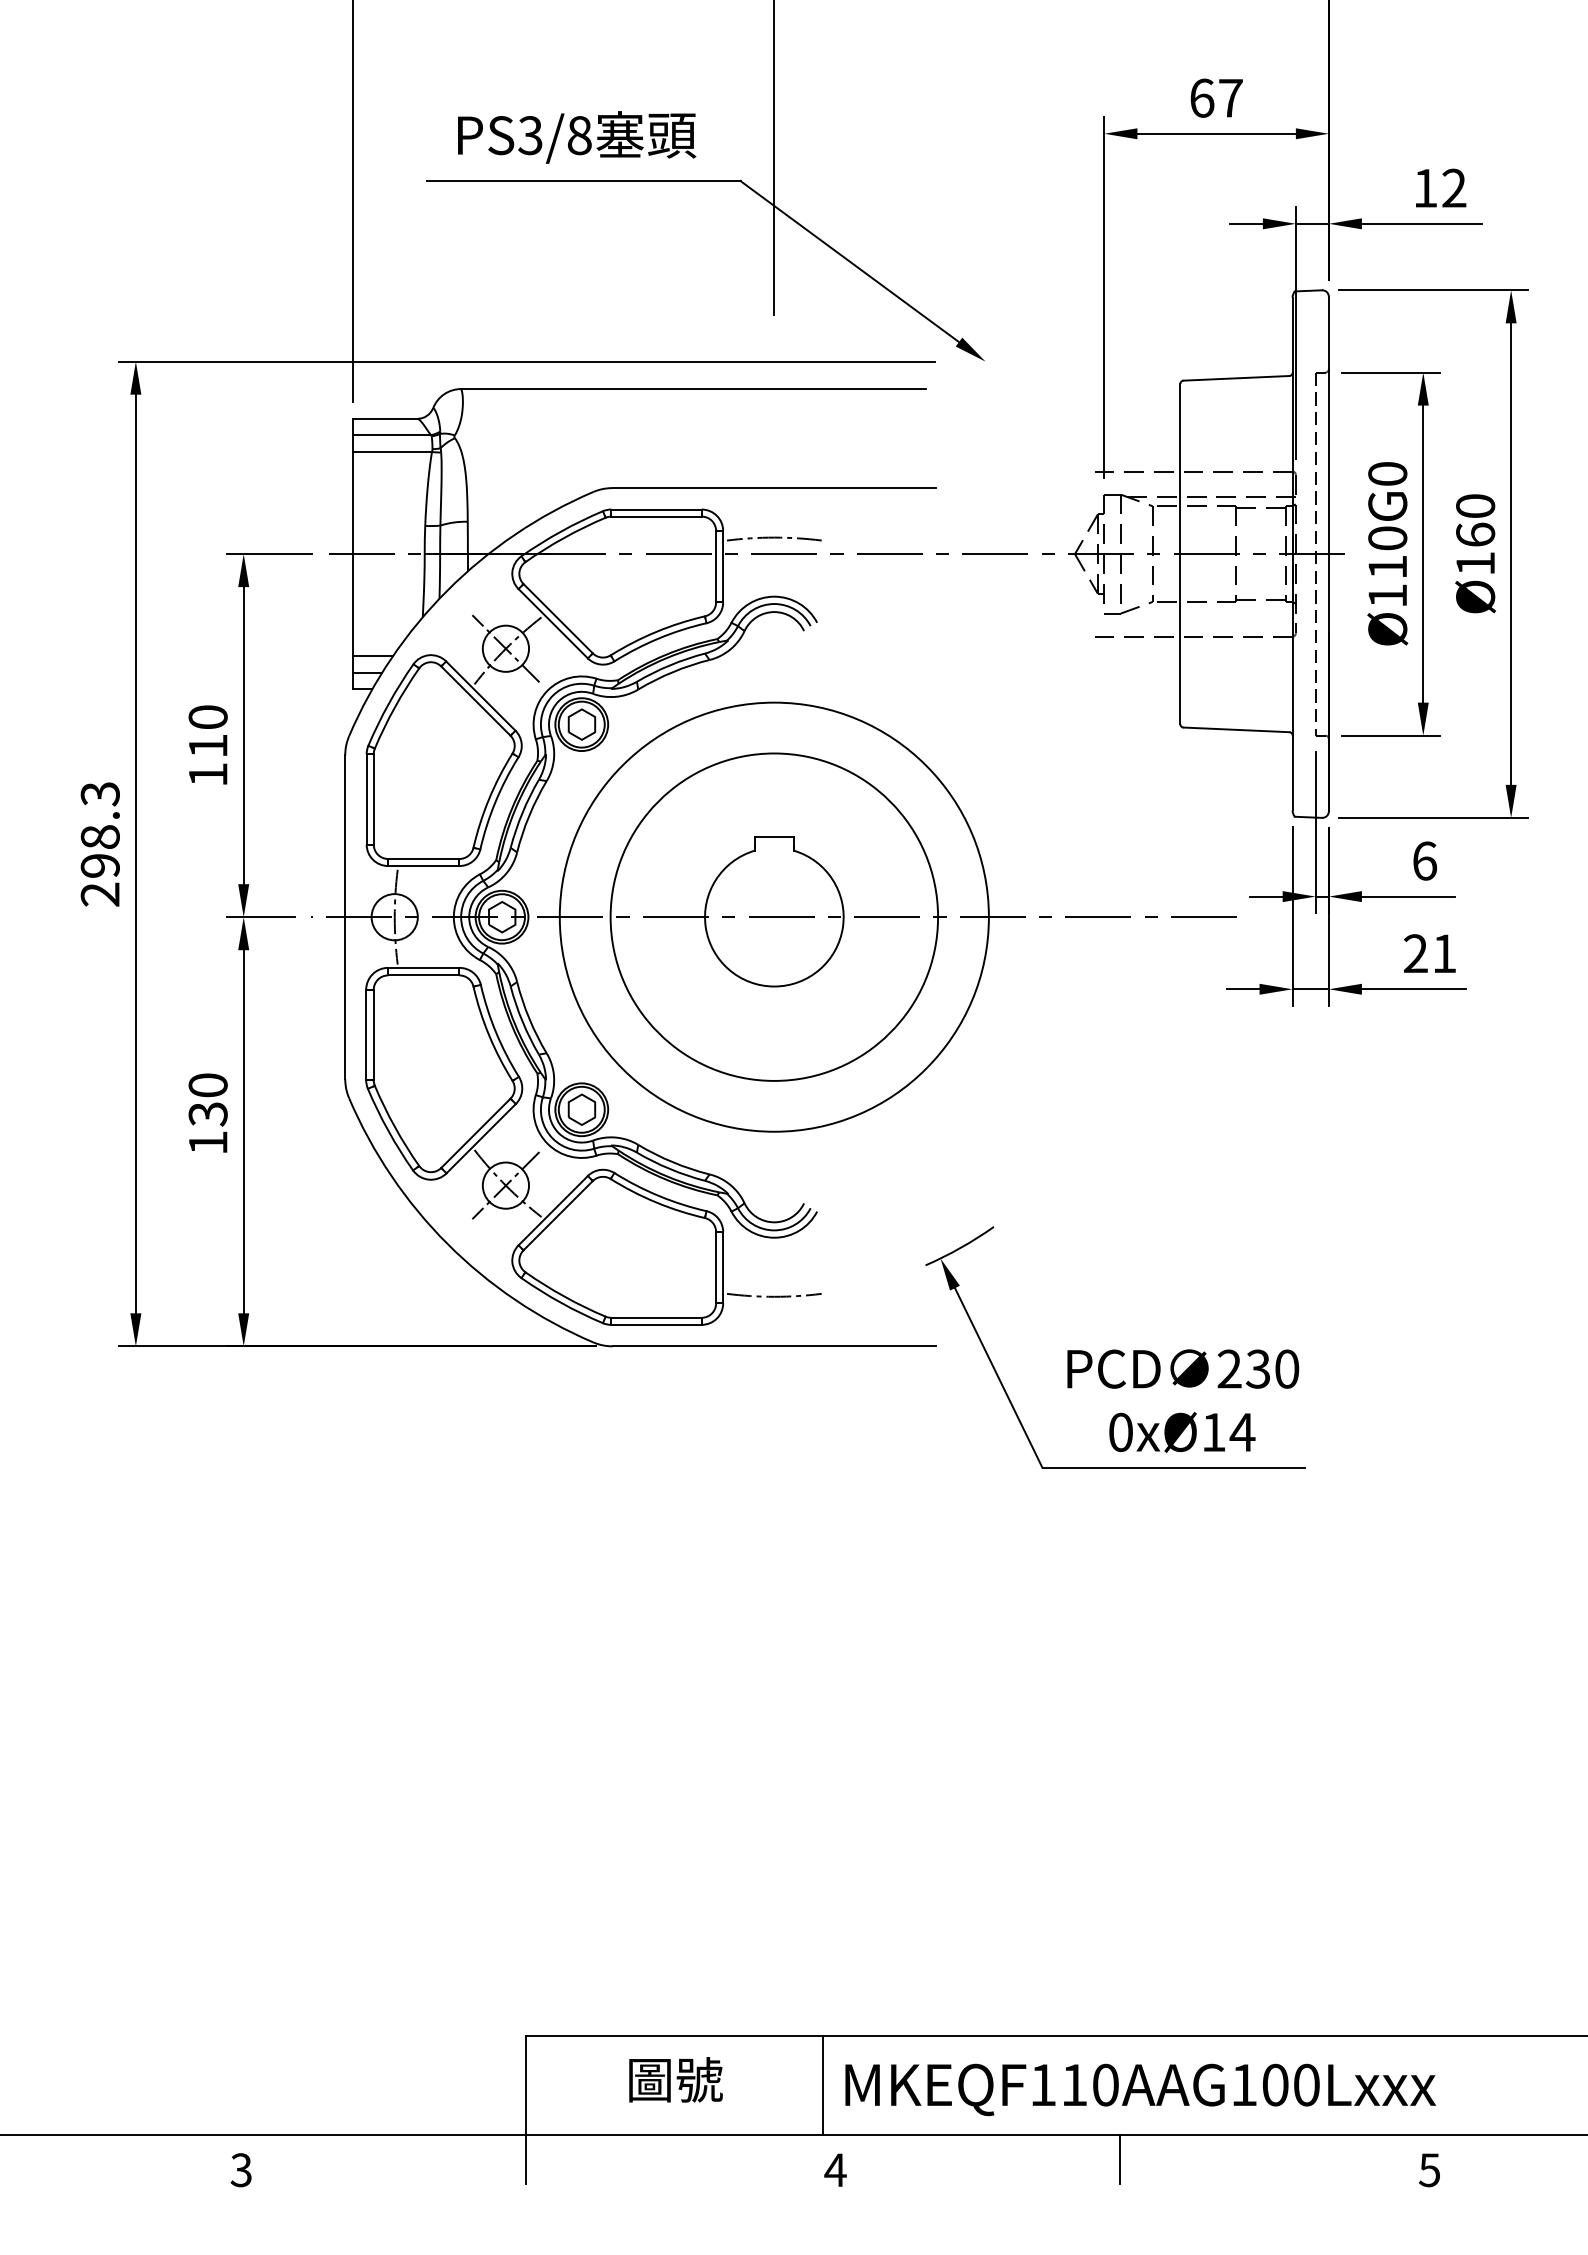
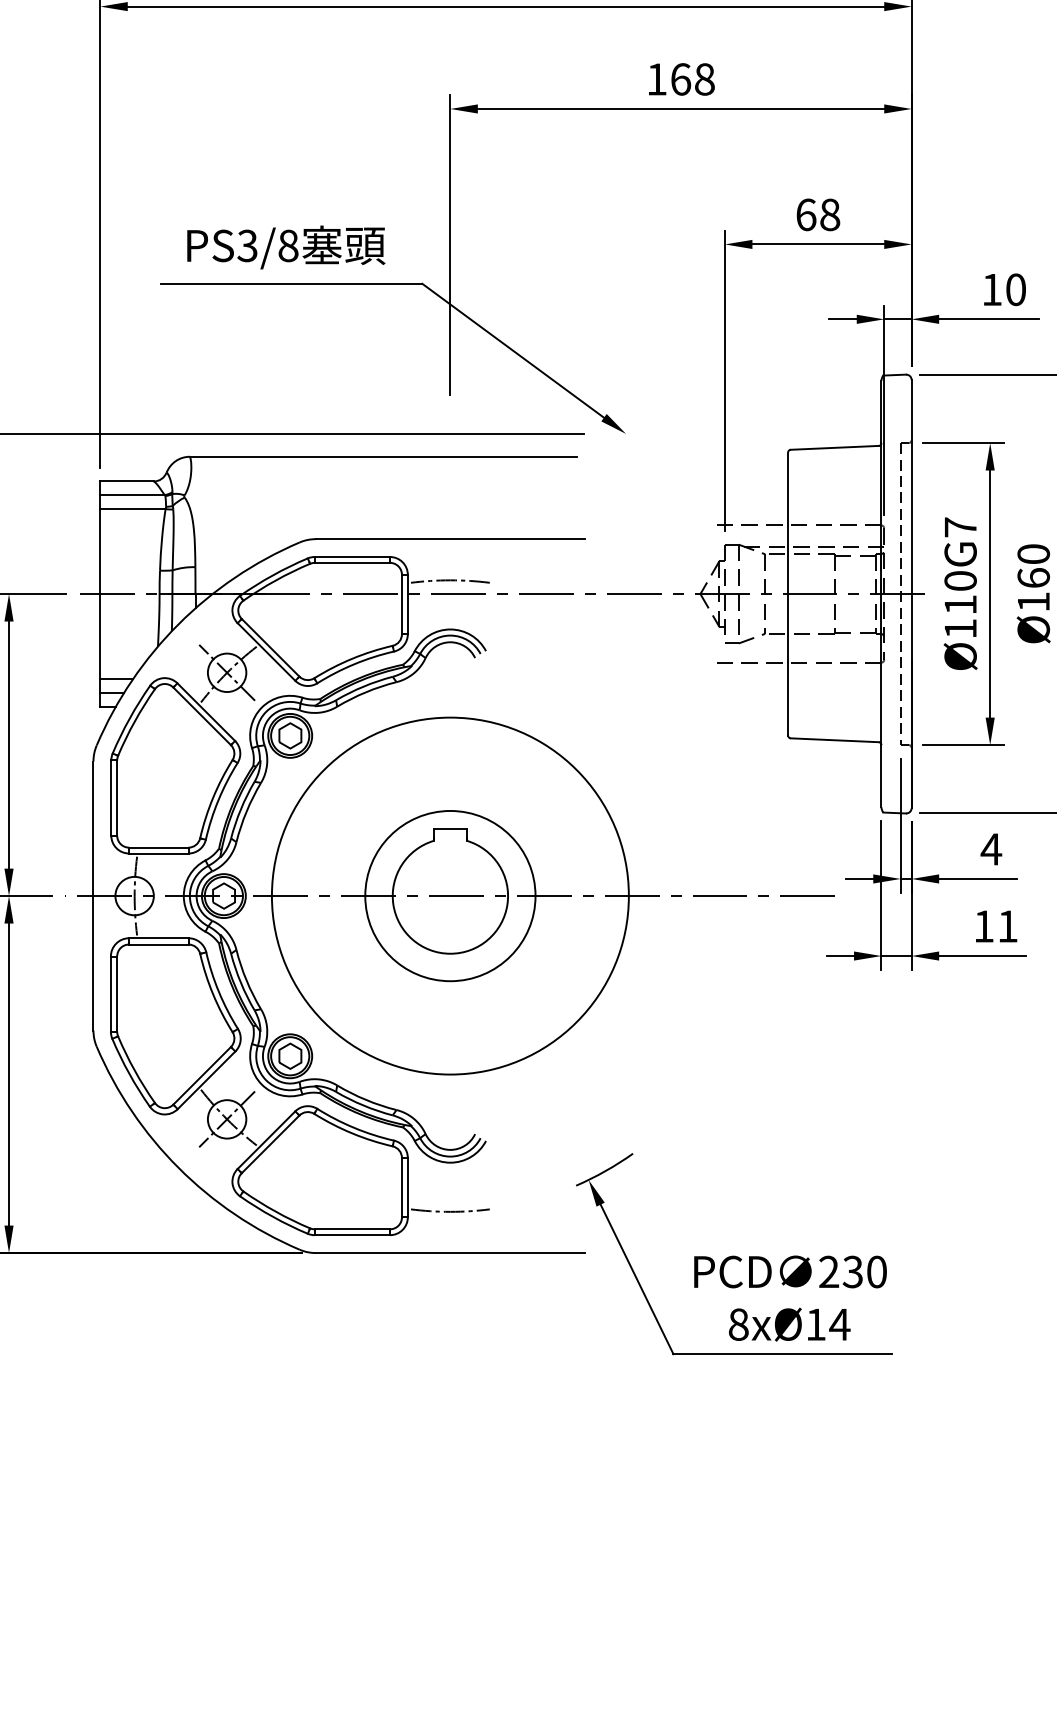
text: (1230, 97) -> (829, 214), 67 -> 68
text: (1454, 187) -> (1016, 289), 12 -> 10
text: (1387, 473) -> (960, 527), Ø110G0 -> Ø110G7
text: (1424, 860) -> (991, 848), 6 -> 4
circle: (774, 916) -> (450, 895), size x0.62
text: (1415, 953) -> (983, 926), 21 -> 11
text: (1121, 1431) -> (739, 1323), 0xØ14 -> 8xØ14

